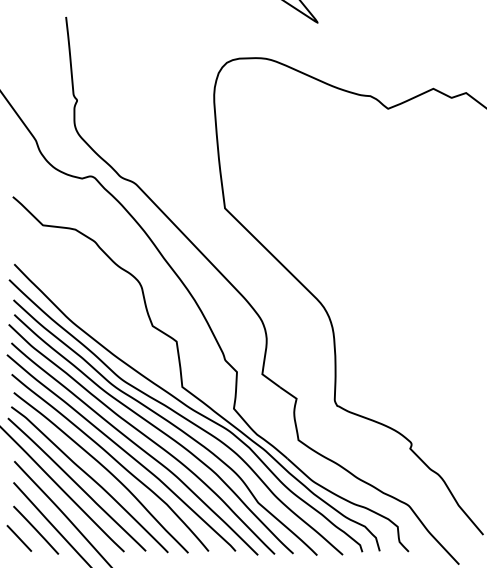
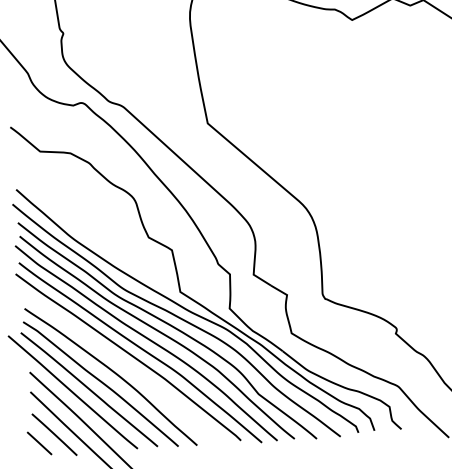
curve: (113, 459) -> (121, 363), removed

